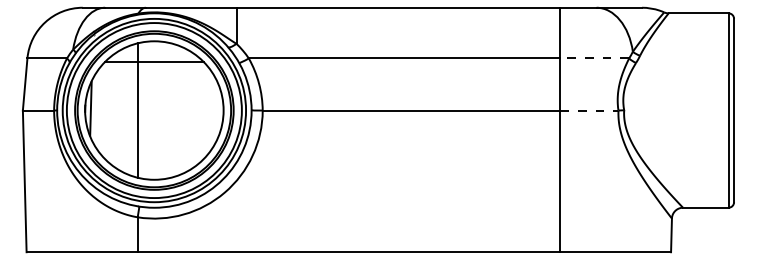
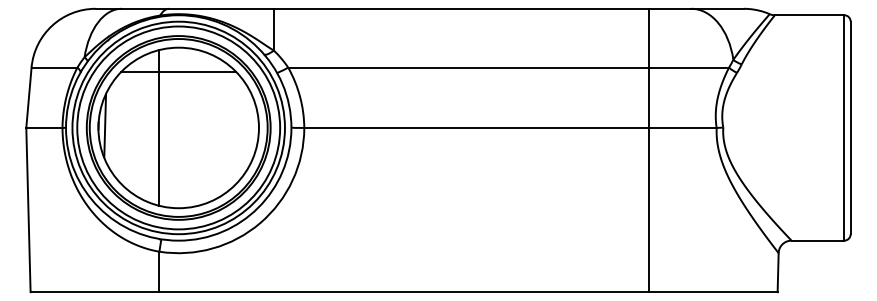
line: (594, 58) -> (688, 67), dashed -> solid
line: (588, 110) -> (682, 127), dashed -> solid

